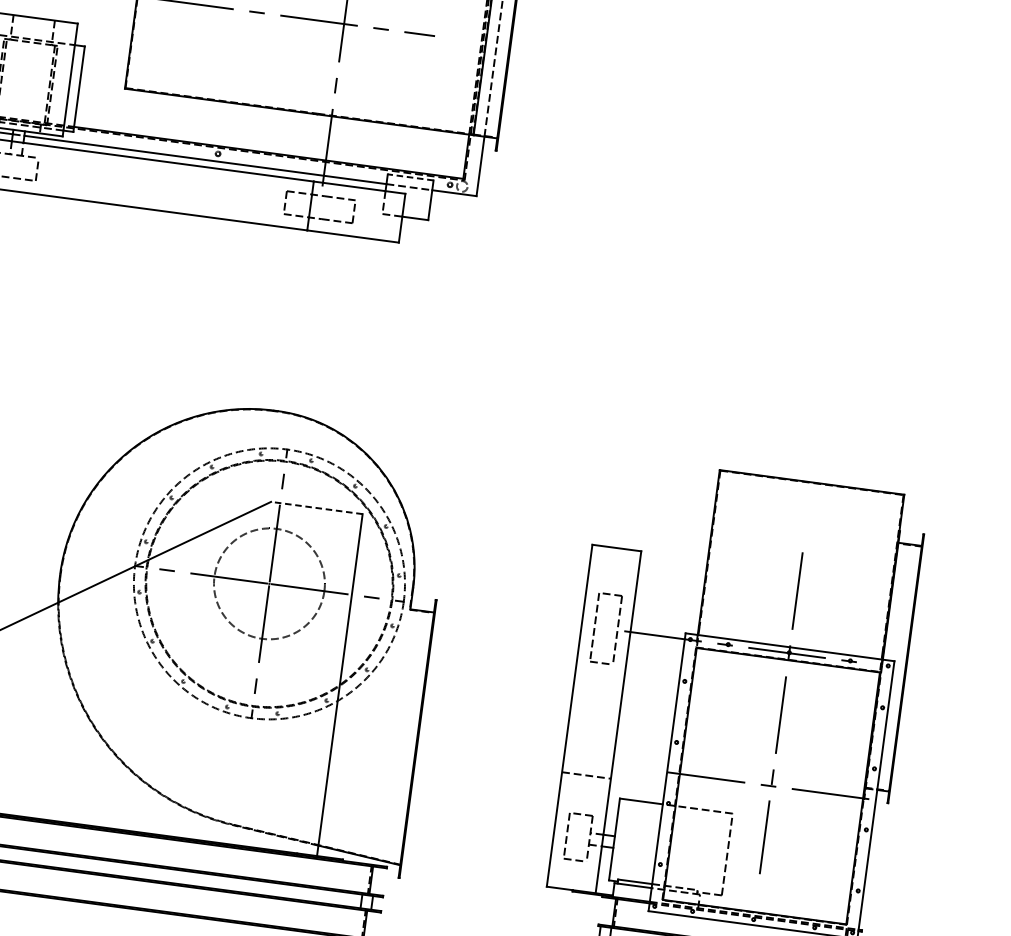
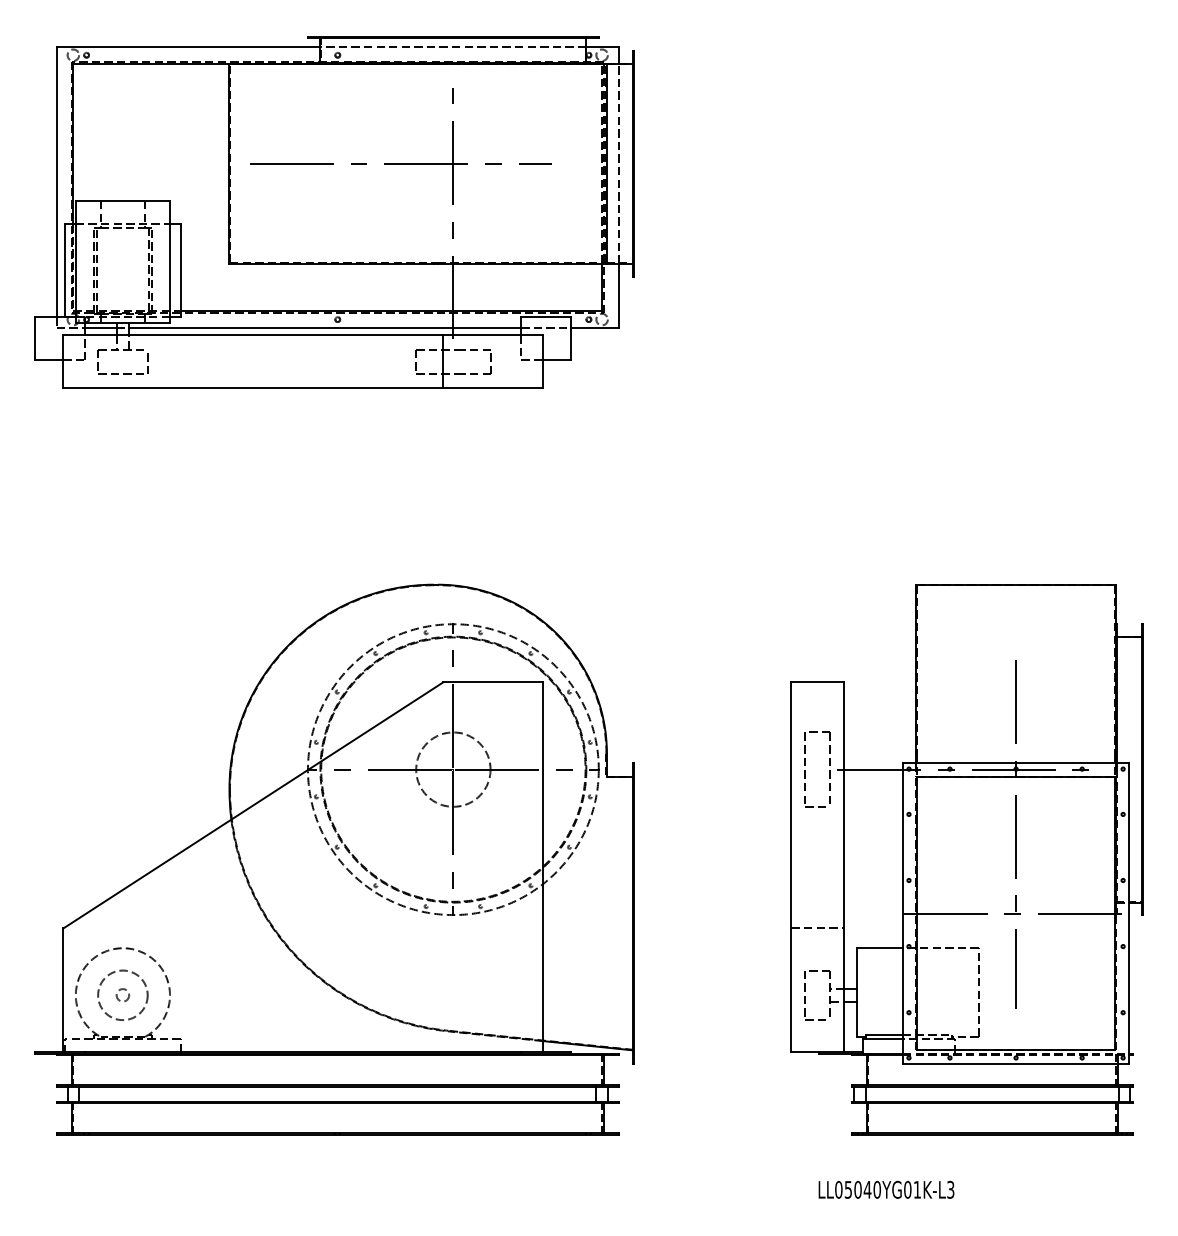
line: (410, 177) -> (545, 317), dashed -> solid
line: (317, 508) -> (493, 682), dashed -> solid
circle: (269, 583) -> (453, 769), size x0.62

